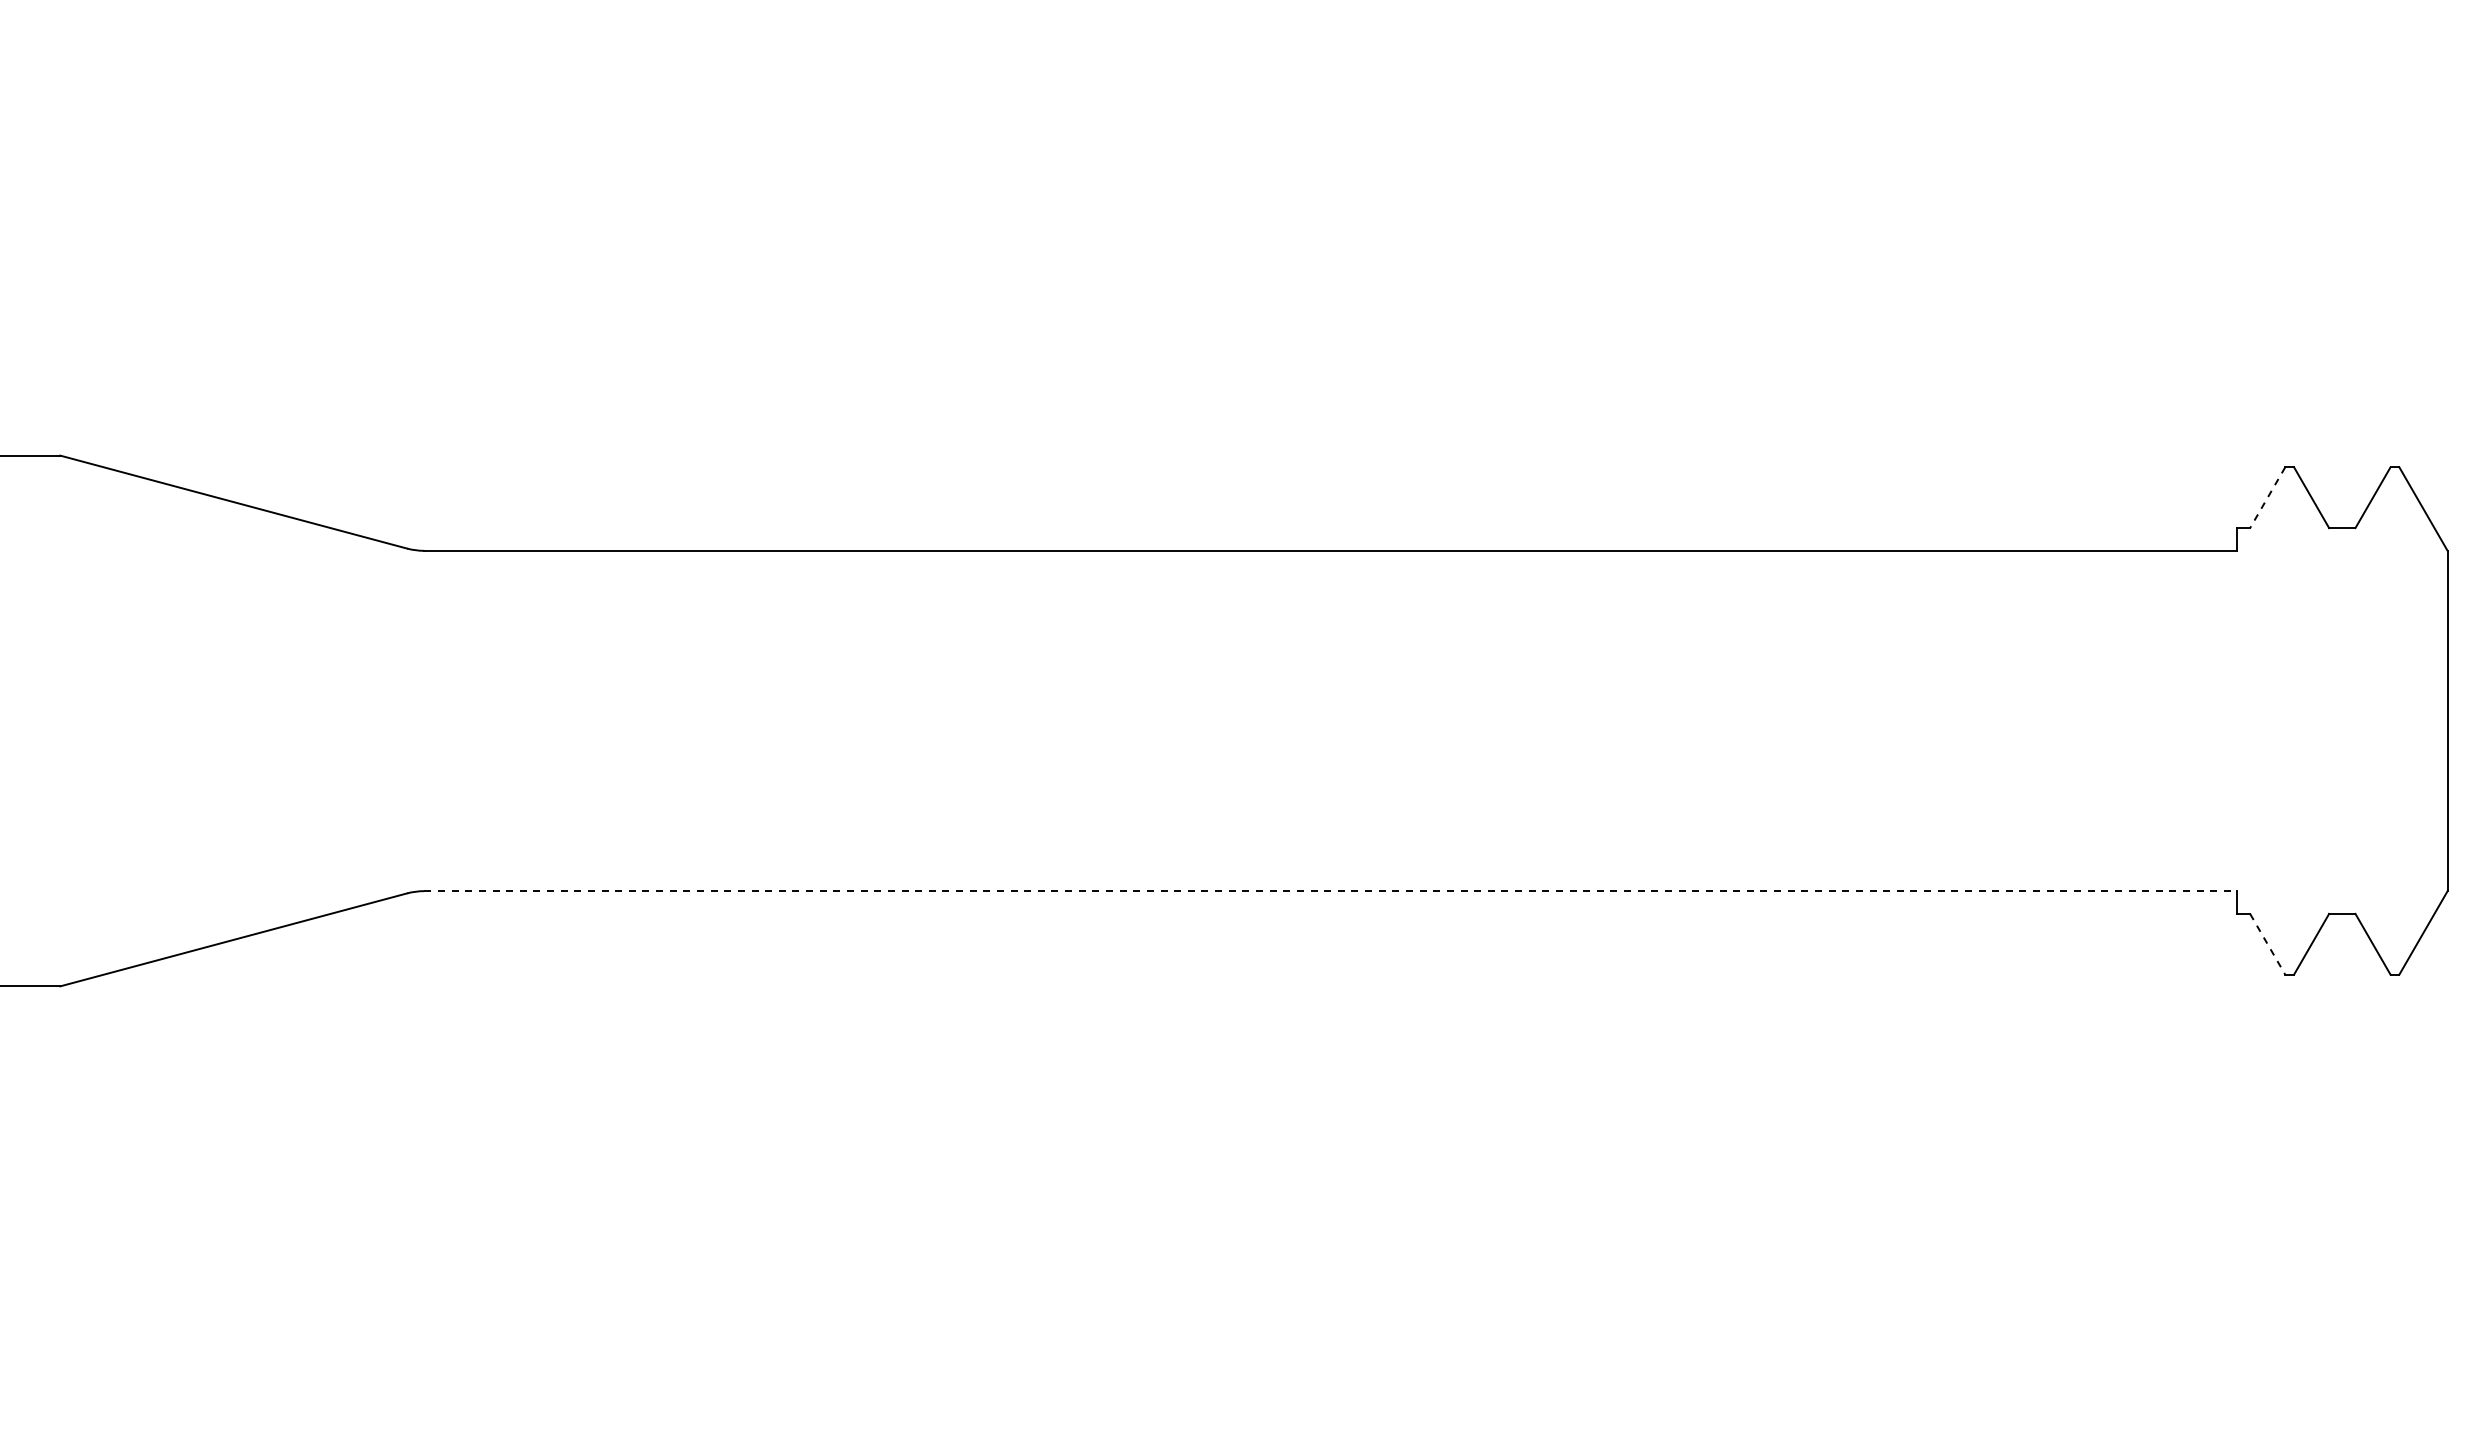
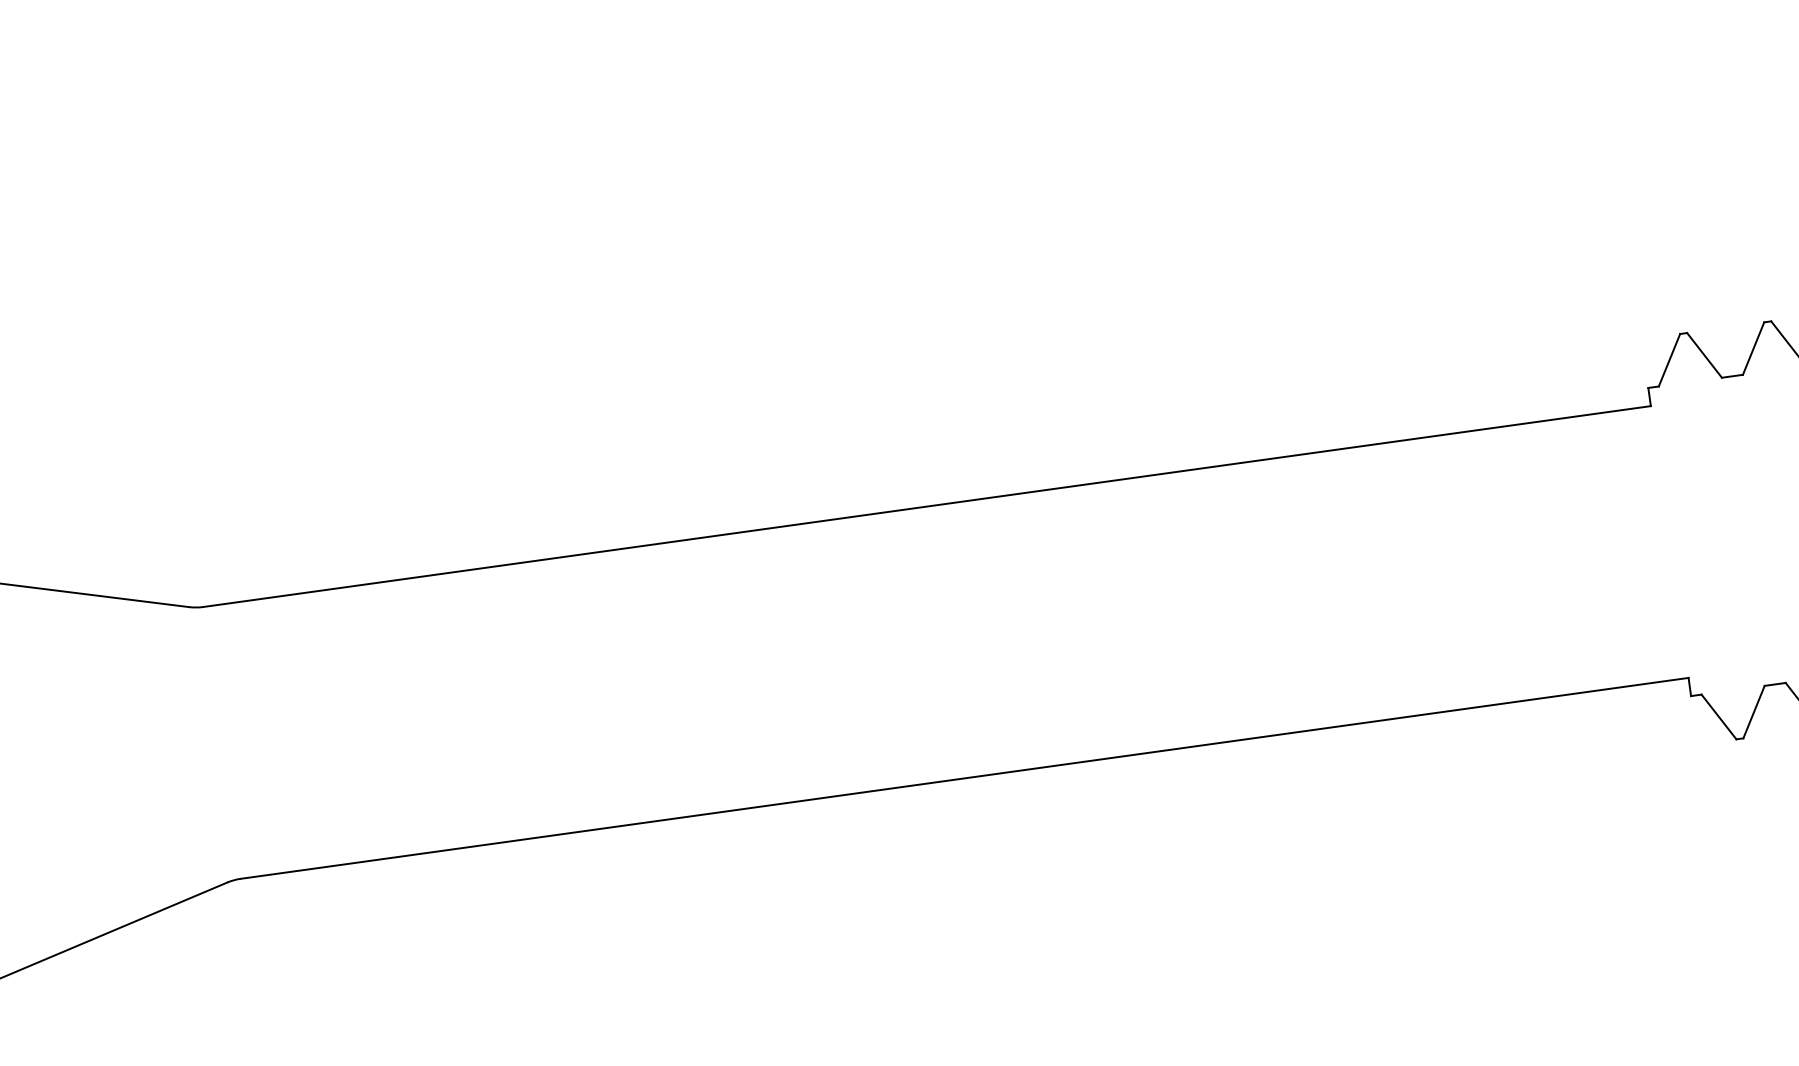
line: (2267, 498) -> (1669, 360), dashed -> solid
line: (1331, 891) -> (965, 778), dashed -> solid
line: (2267, 944) -> (1718, 717), dashed -> solid

